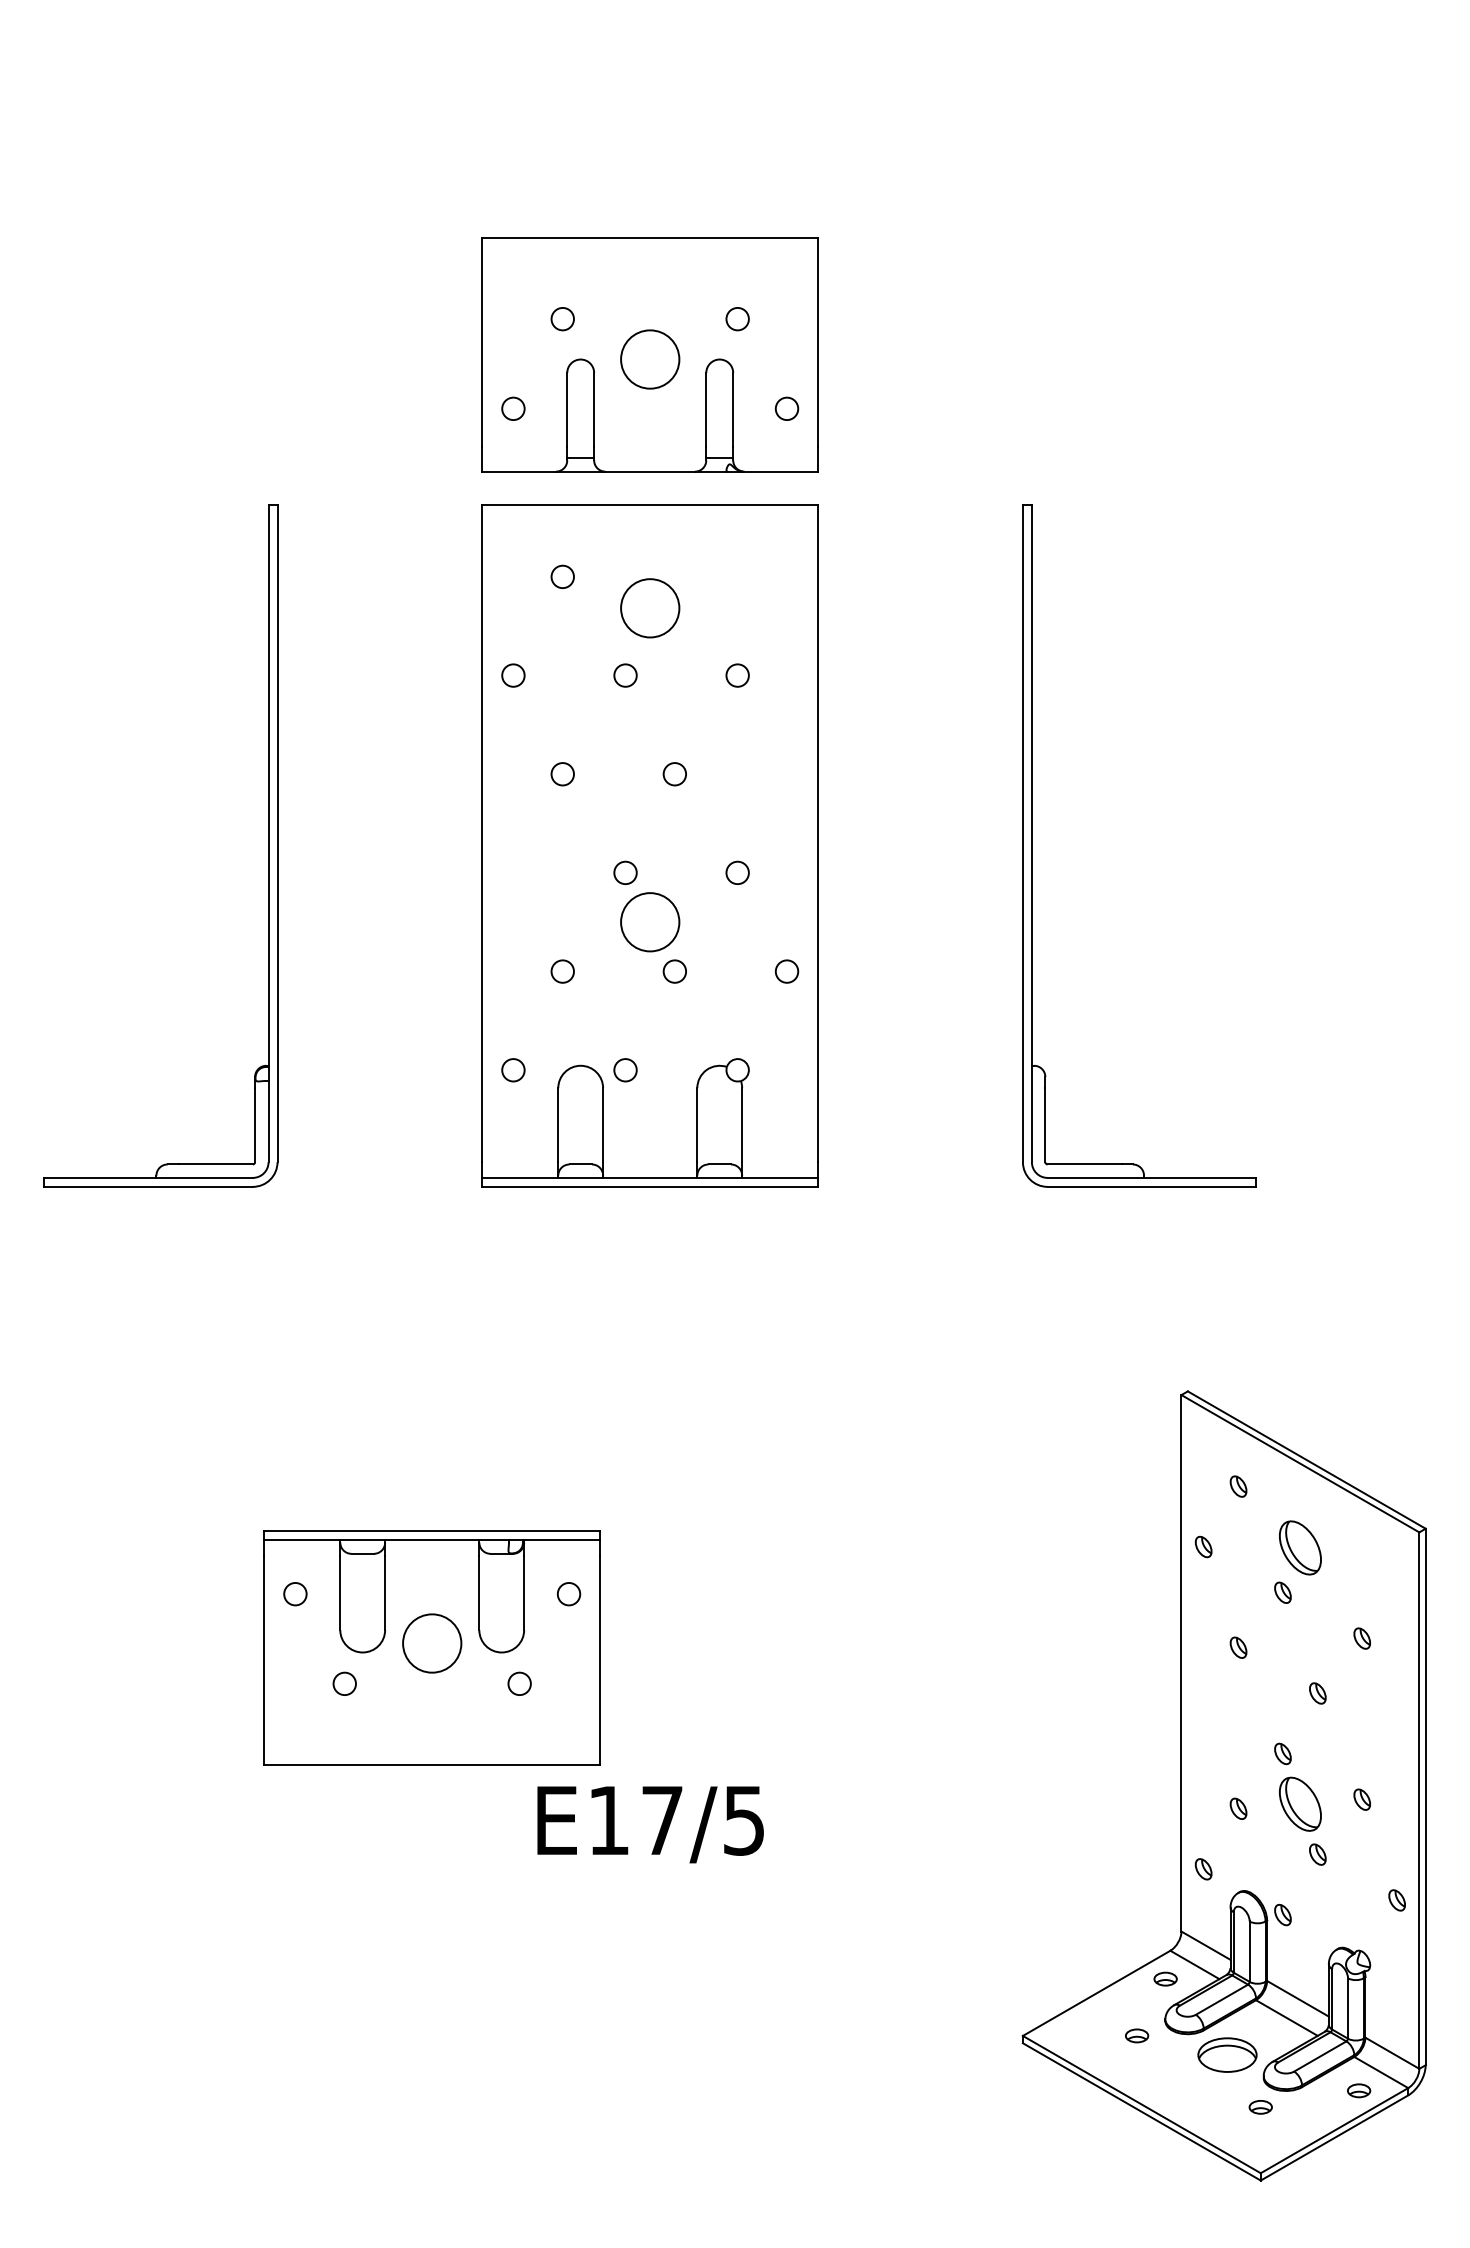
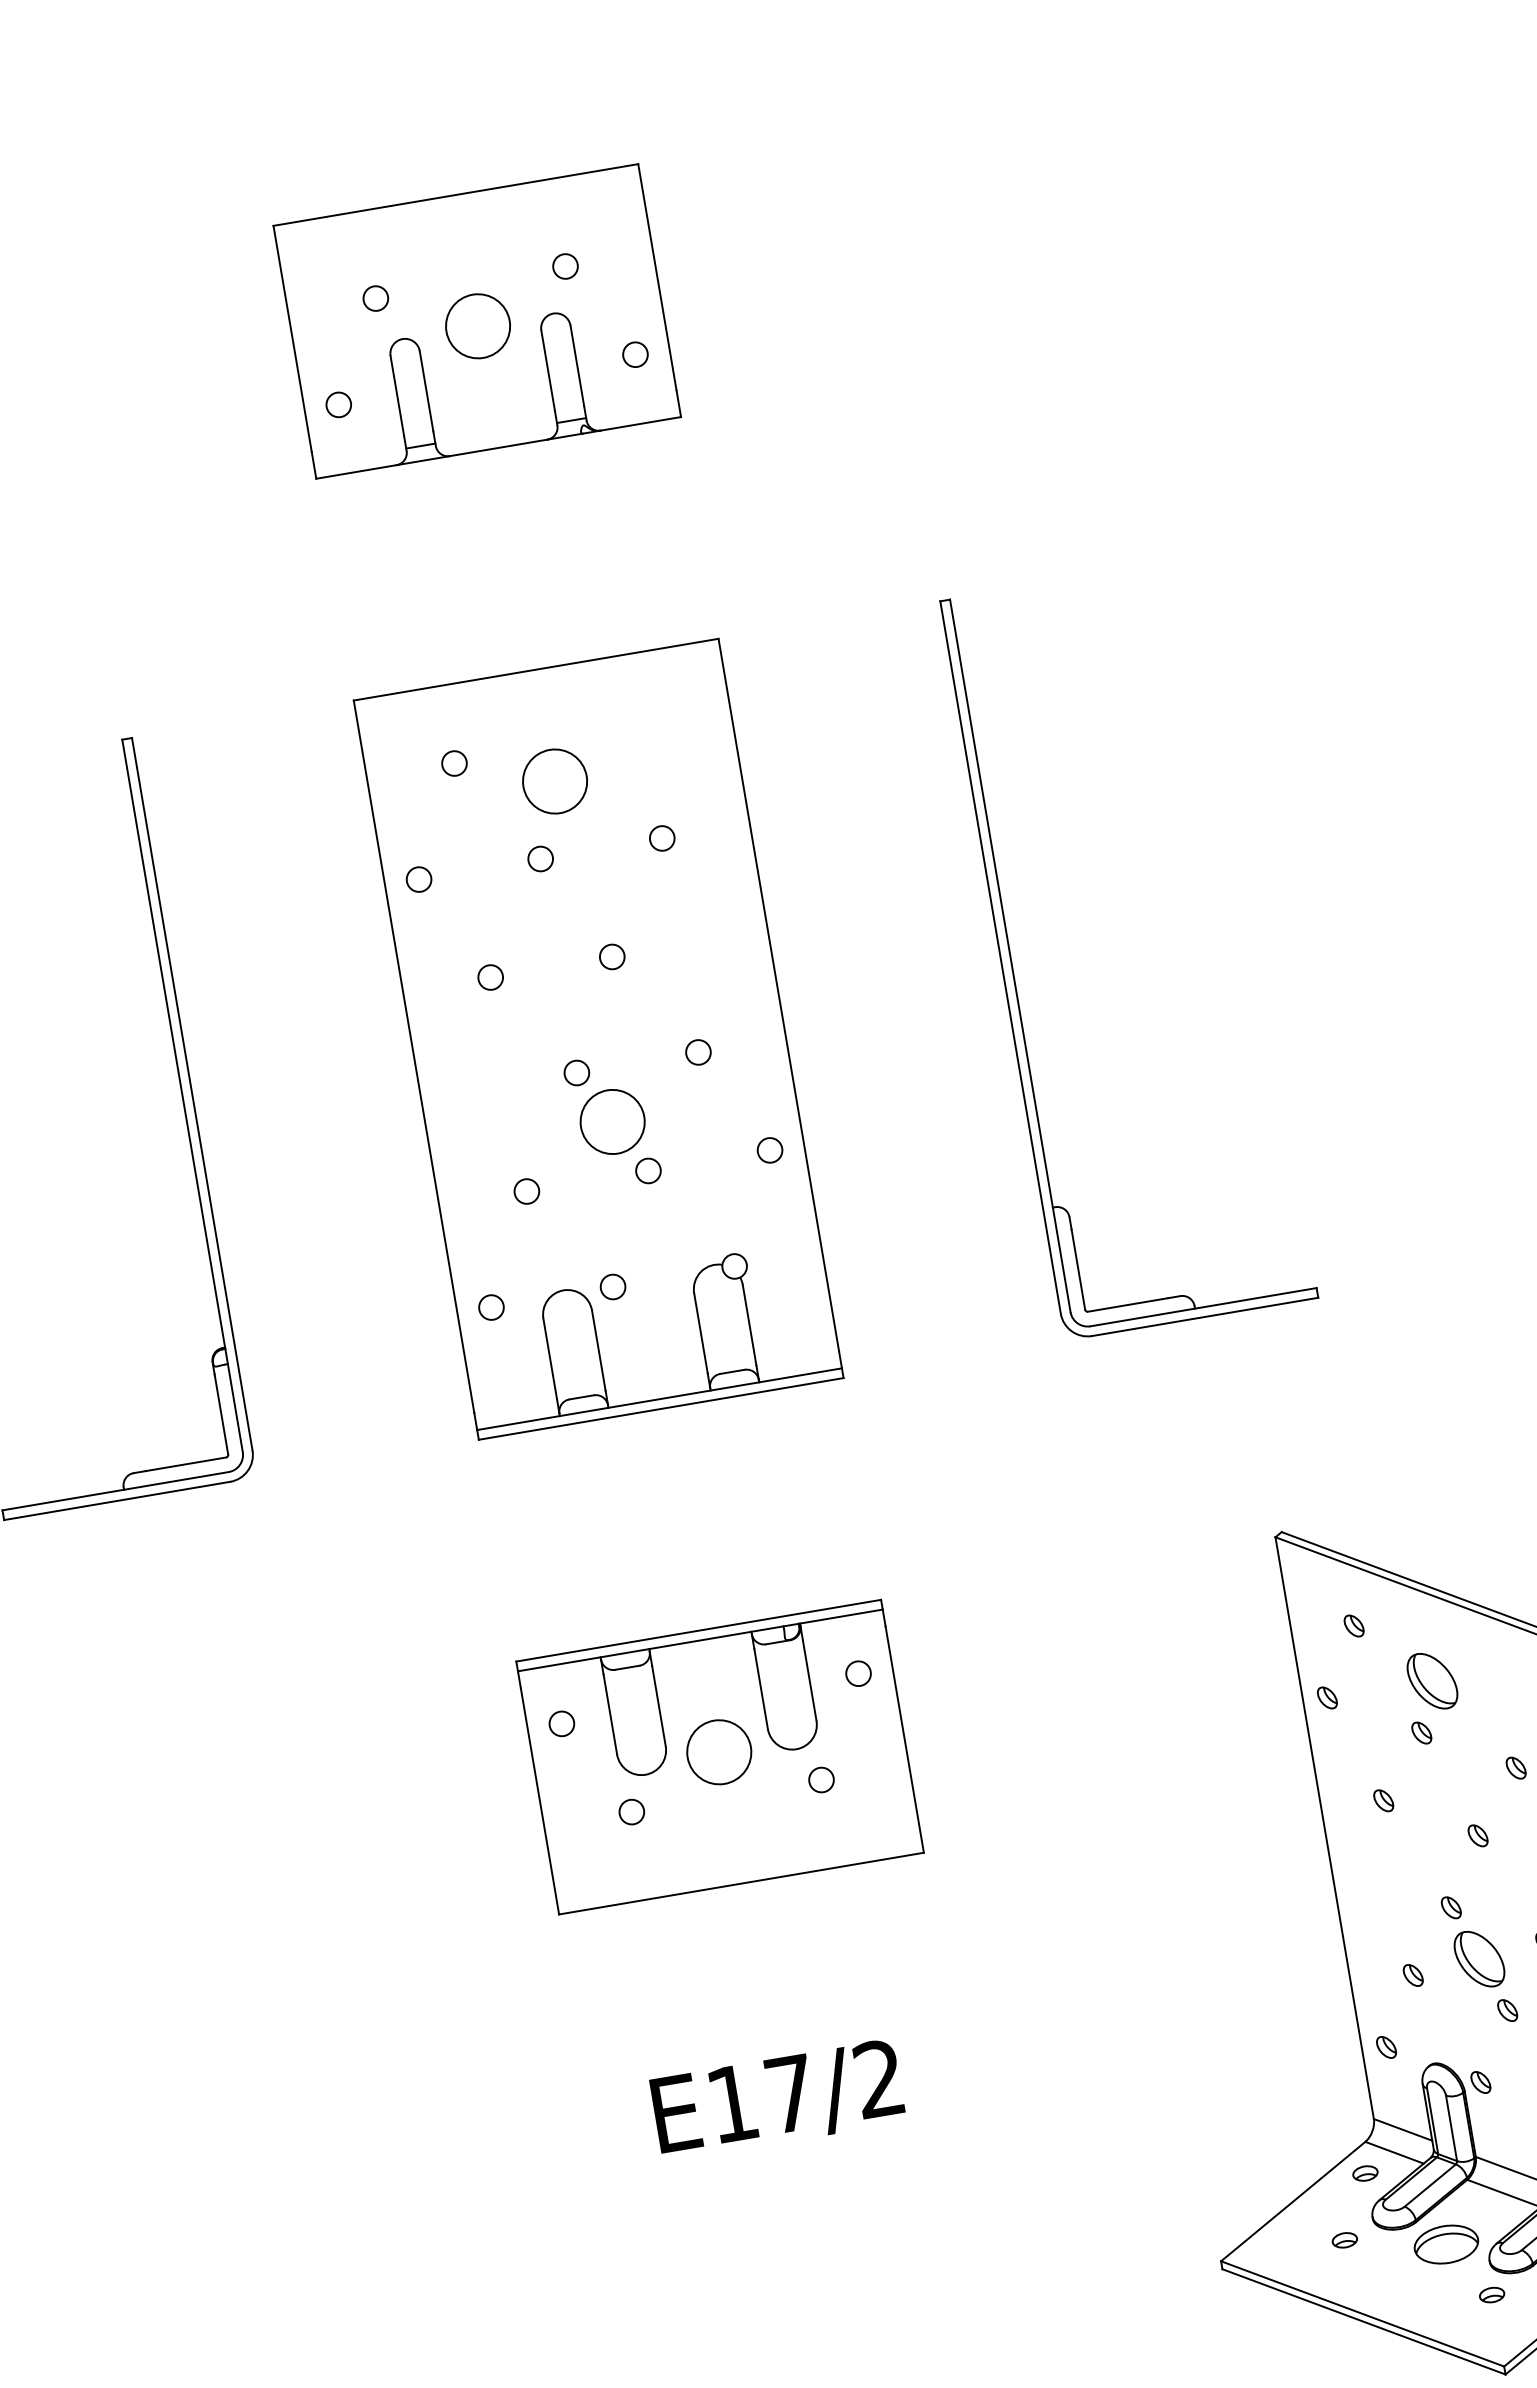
part: (649, 354) -> (476, 320), moved
part: (431, 1647) -> (719, 1756), moved
text: (743, 1820) -> (878, 2078), E17/5 -> E17/2

